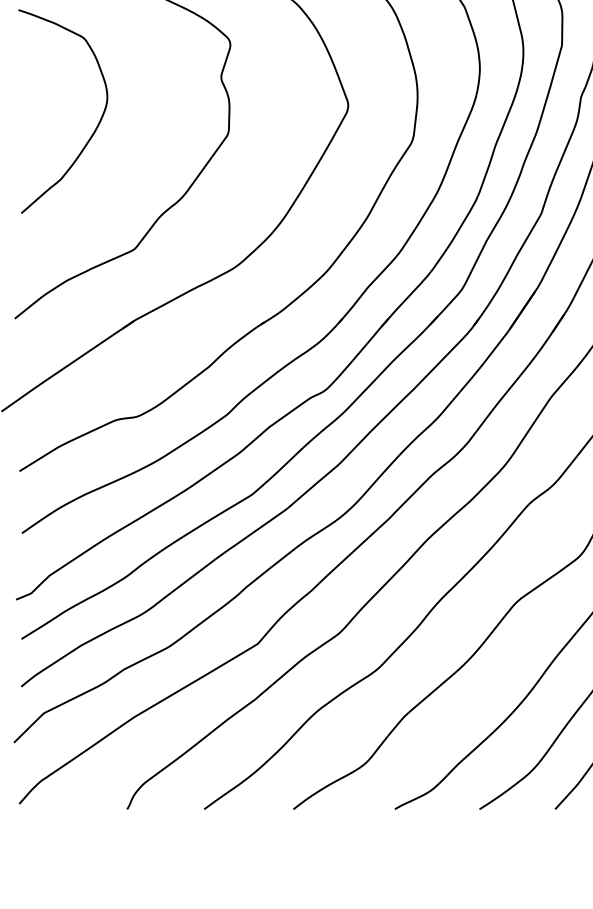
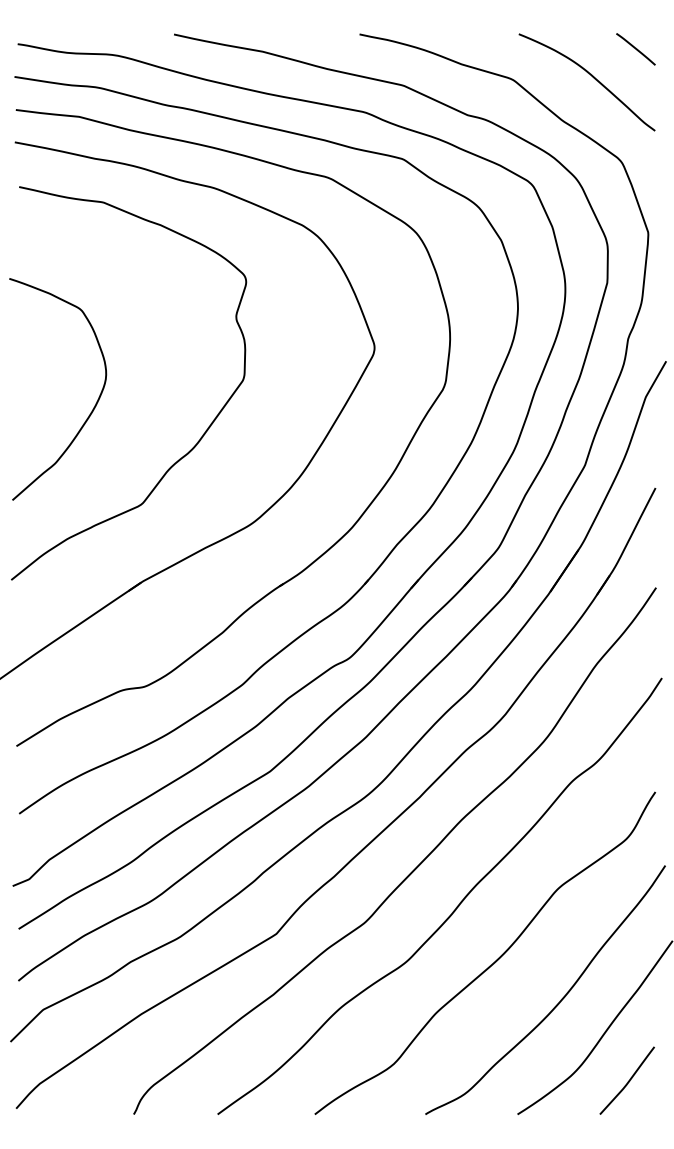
curve: (93, 130) -> (91, 410), moved

